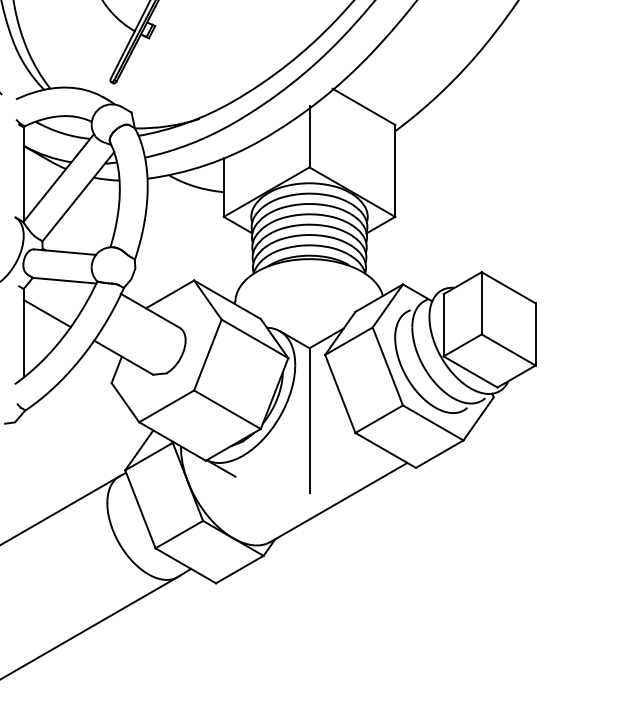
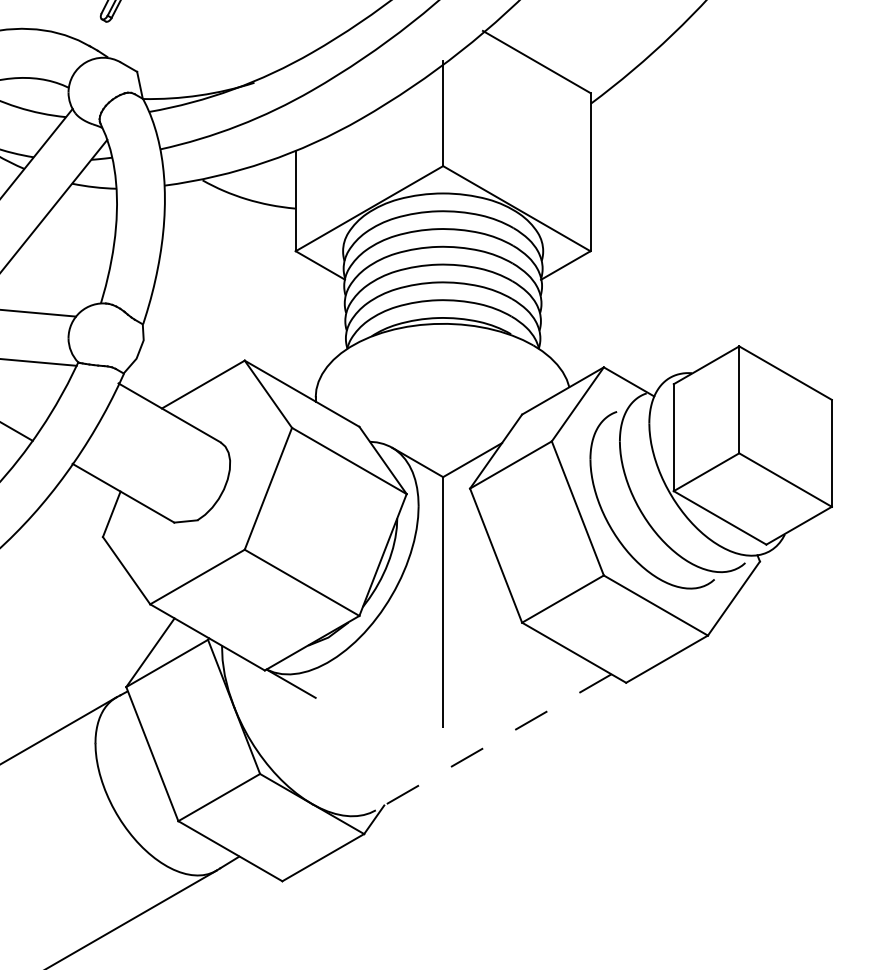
line: (338, 502) -> (492, 742), solid -> dashed

